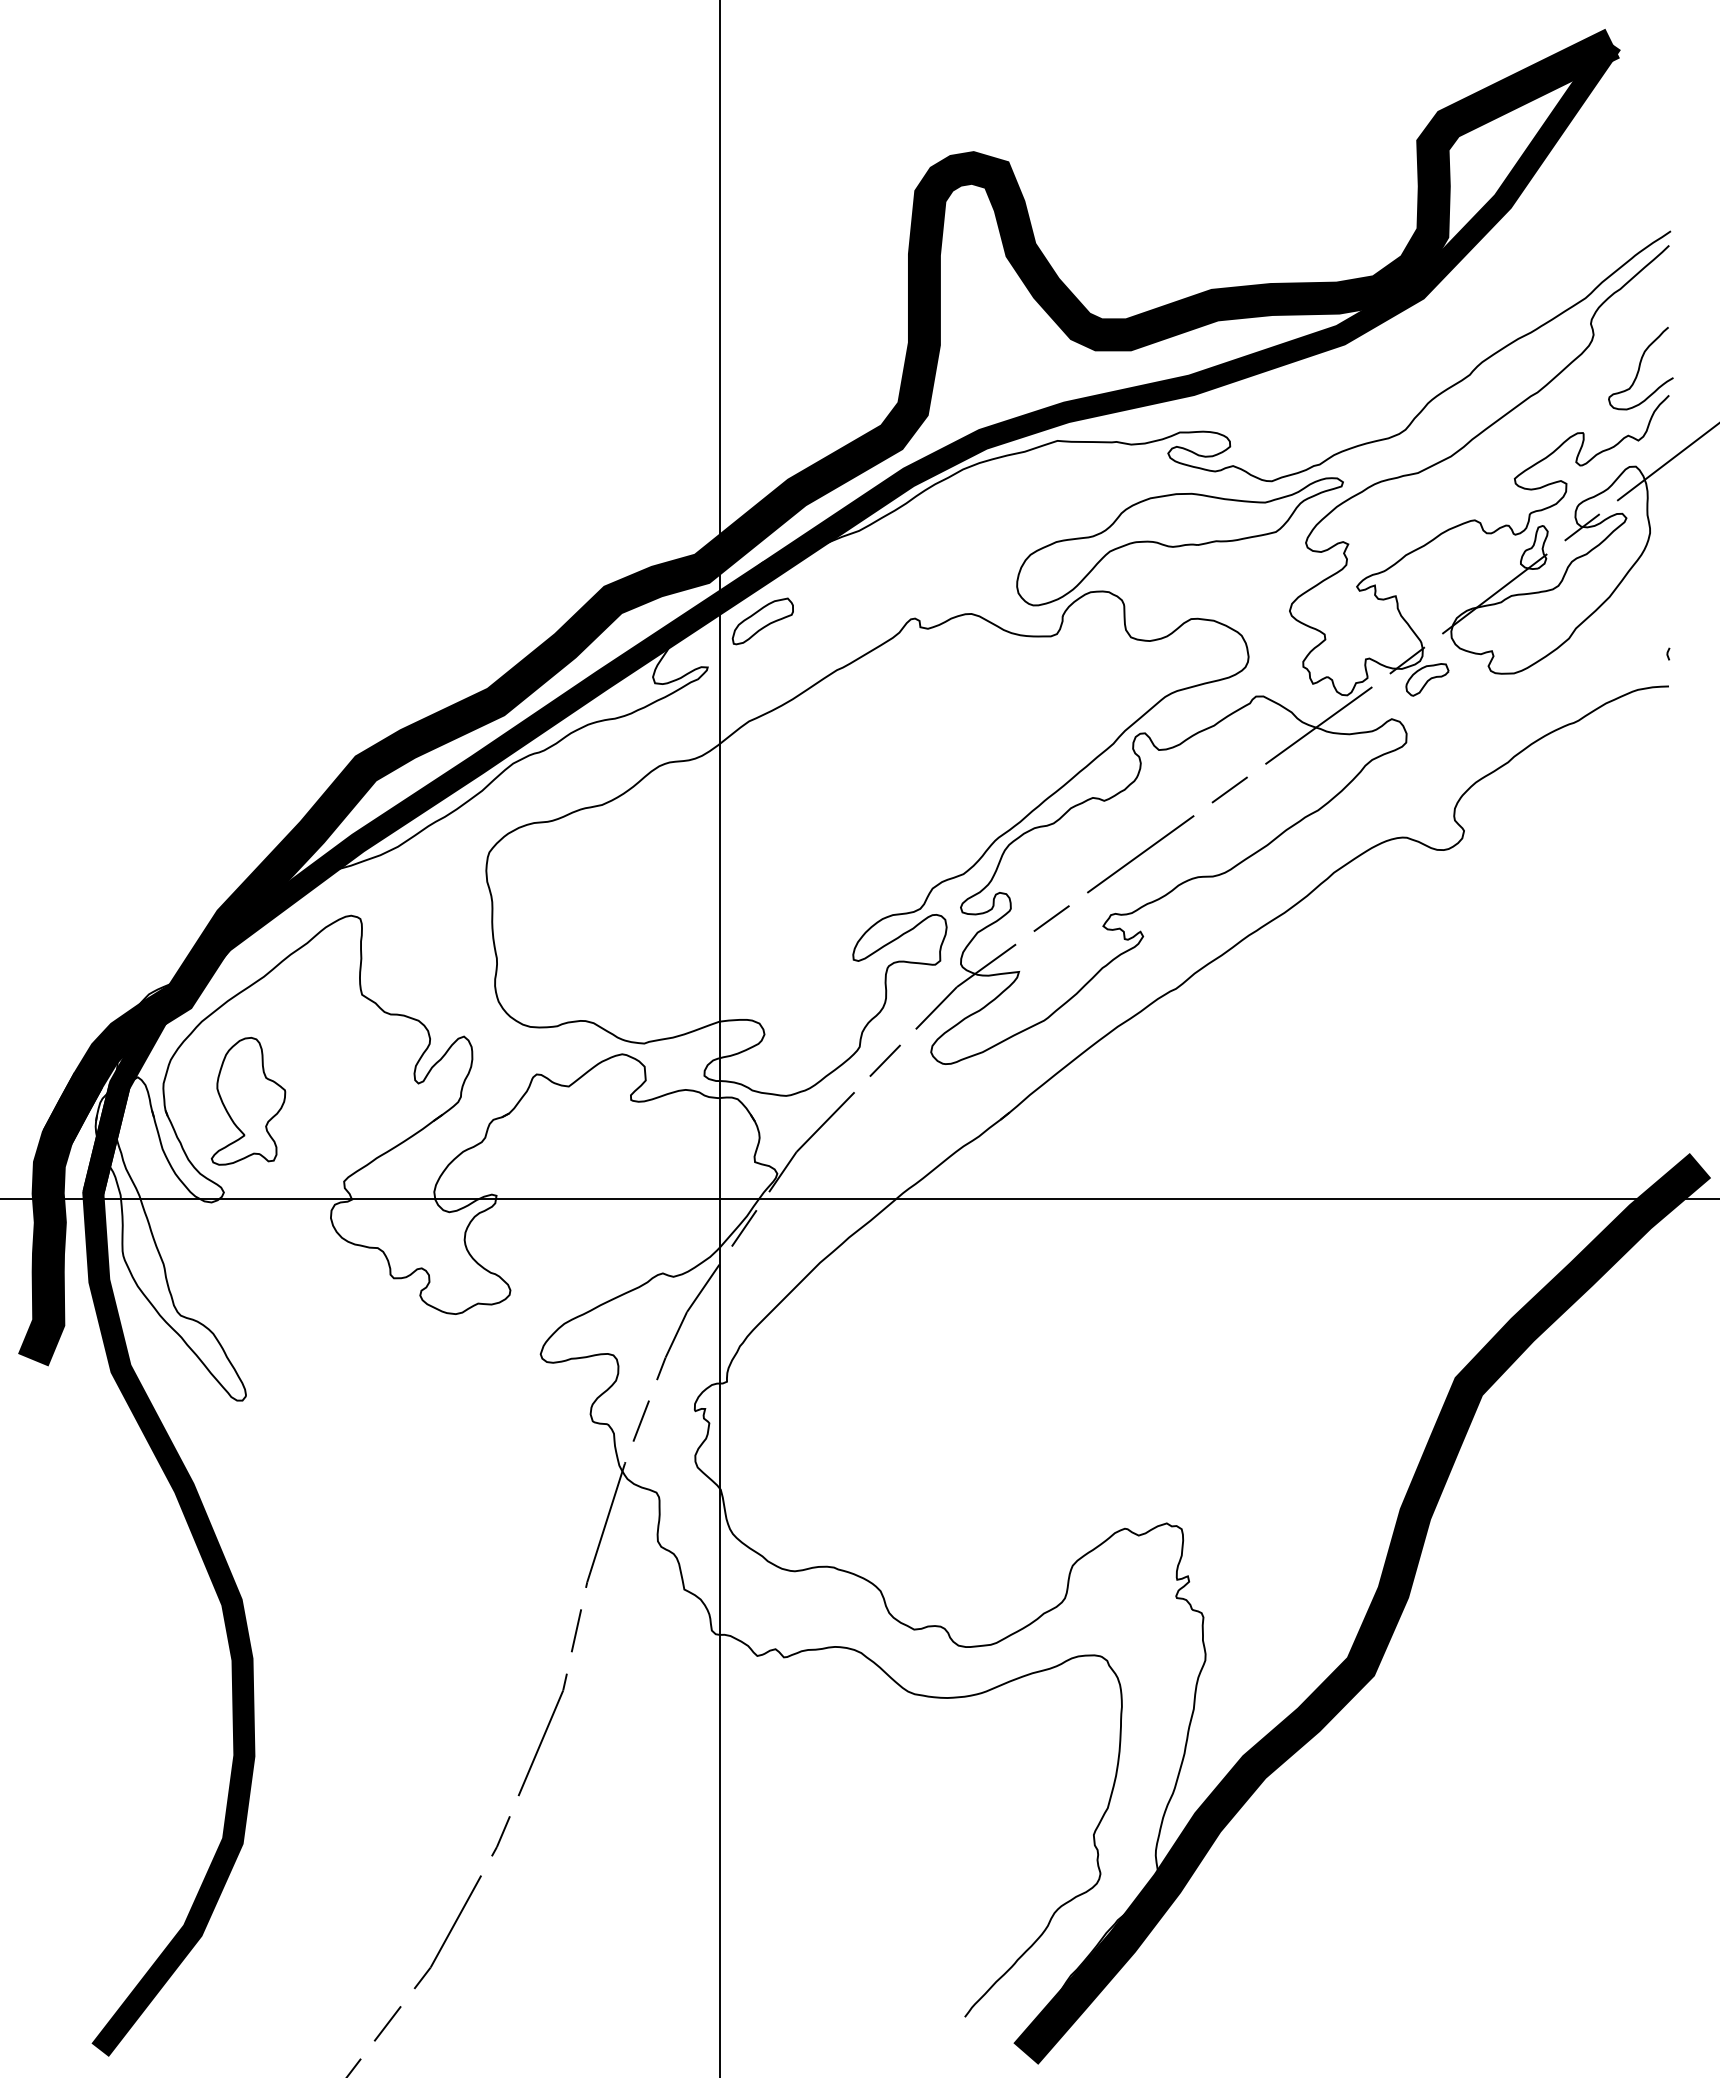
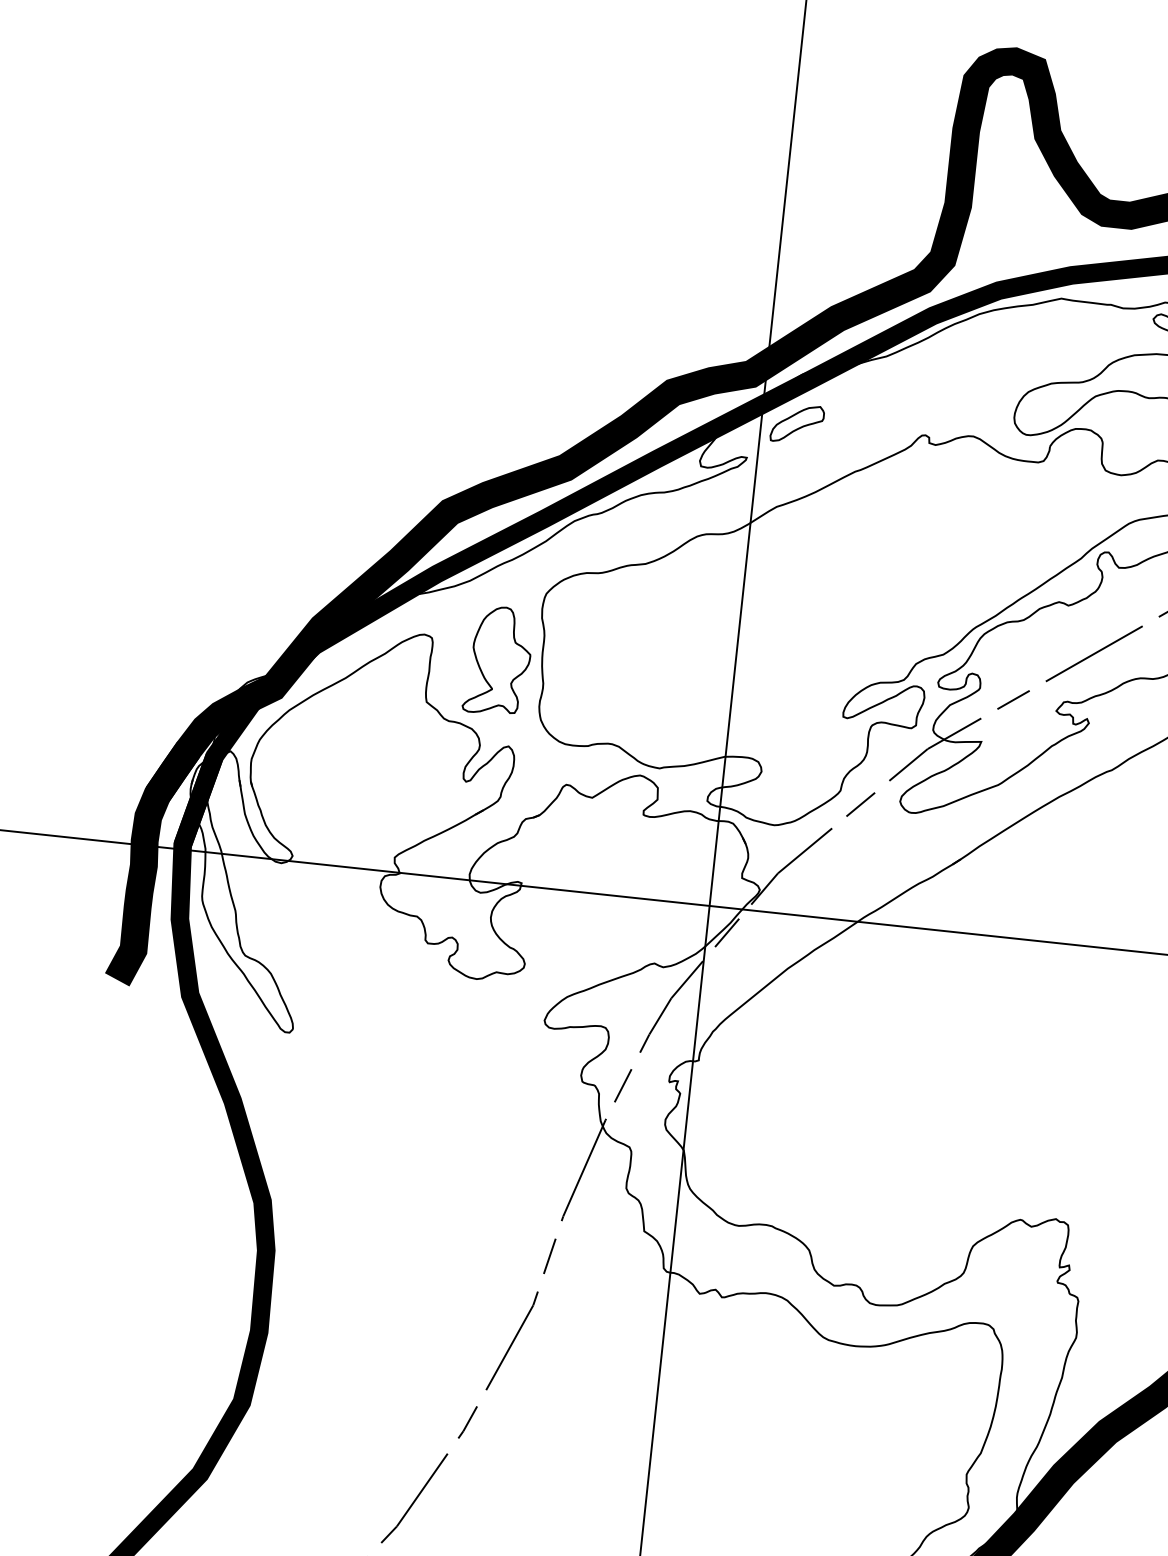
part: (248, 1101) -> (498, 660), moved

